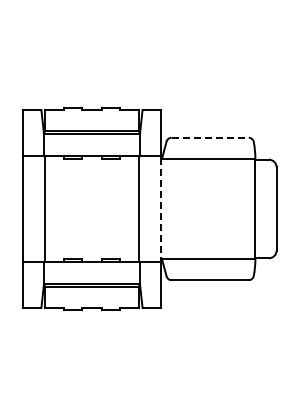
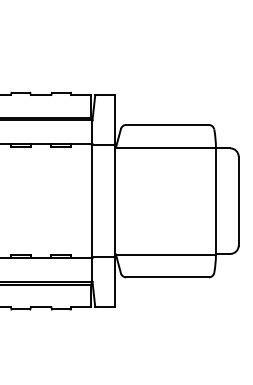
line: (210, 137) -> (167, 124), dashed -> solid
line: (161, 209) -> (115, 201), dashed -> solid

